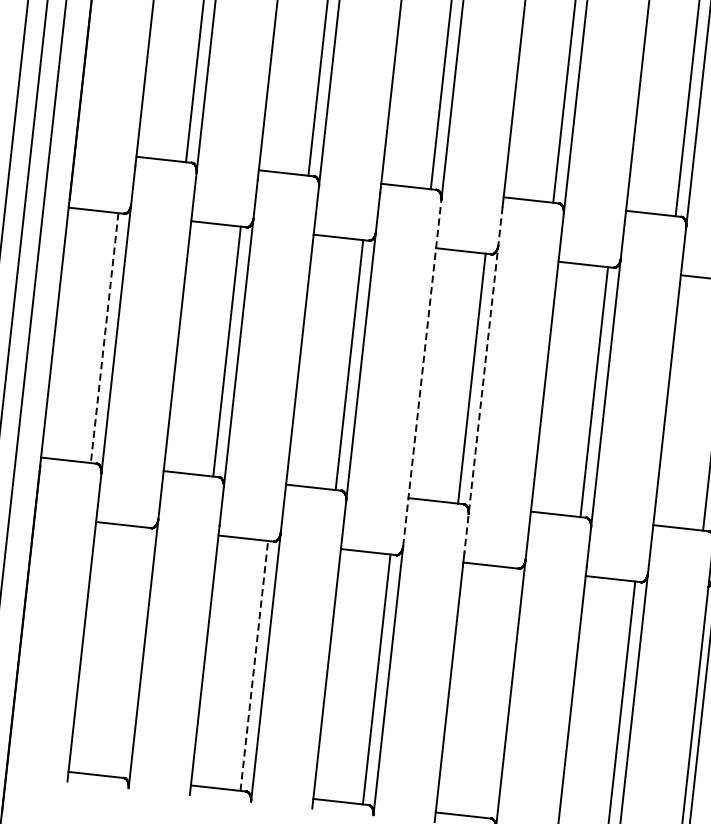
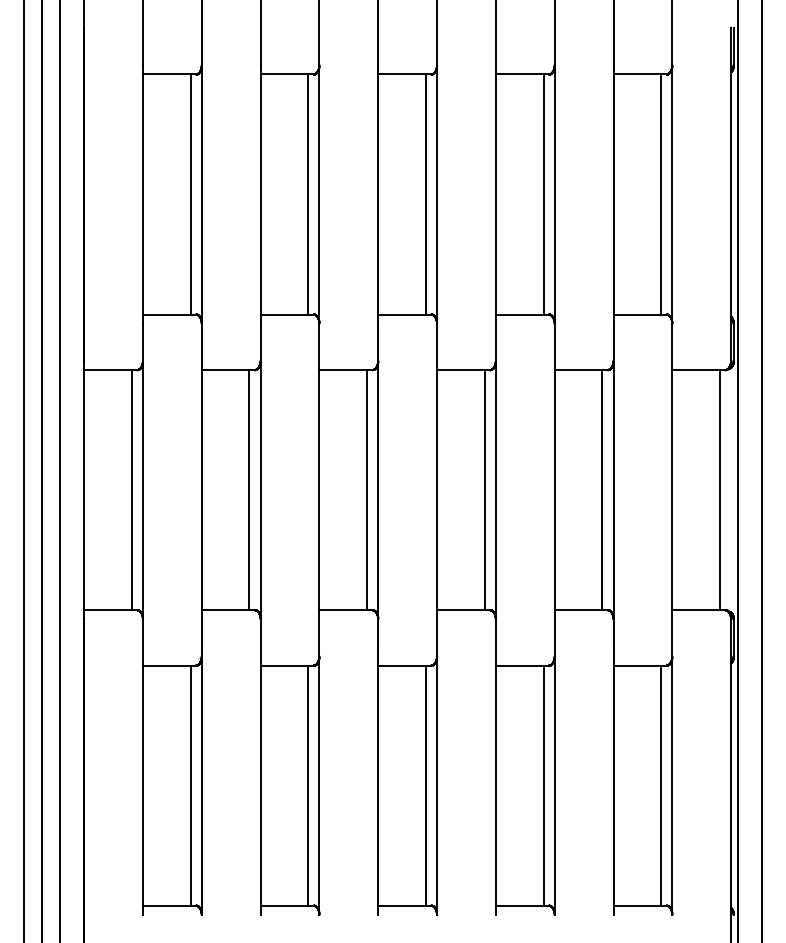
line: (104, 338) -> (131, 490), dashed -> solid
line: (422, 372) -> (437, 489), dashed -> solid
line: (483, 380) -> (495, 490), dashed -> solid
line: (131, 652) -> (190, 785), added
line: (254, 665) -> (308, 785), dashed -> solid
line: (499, 692) -> (543, 785), added

